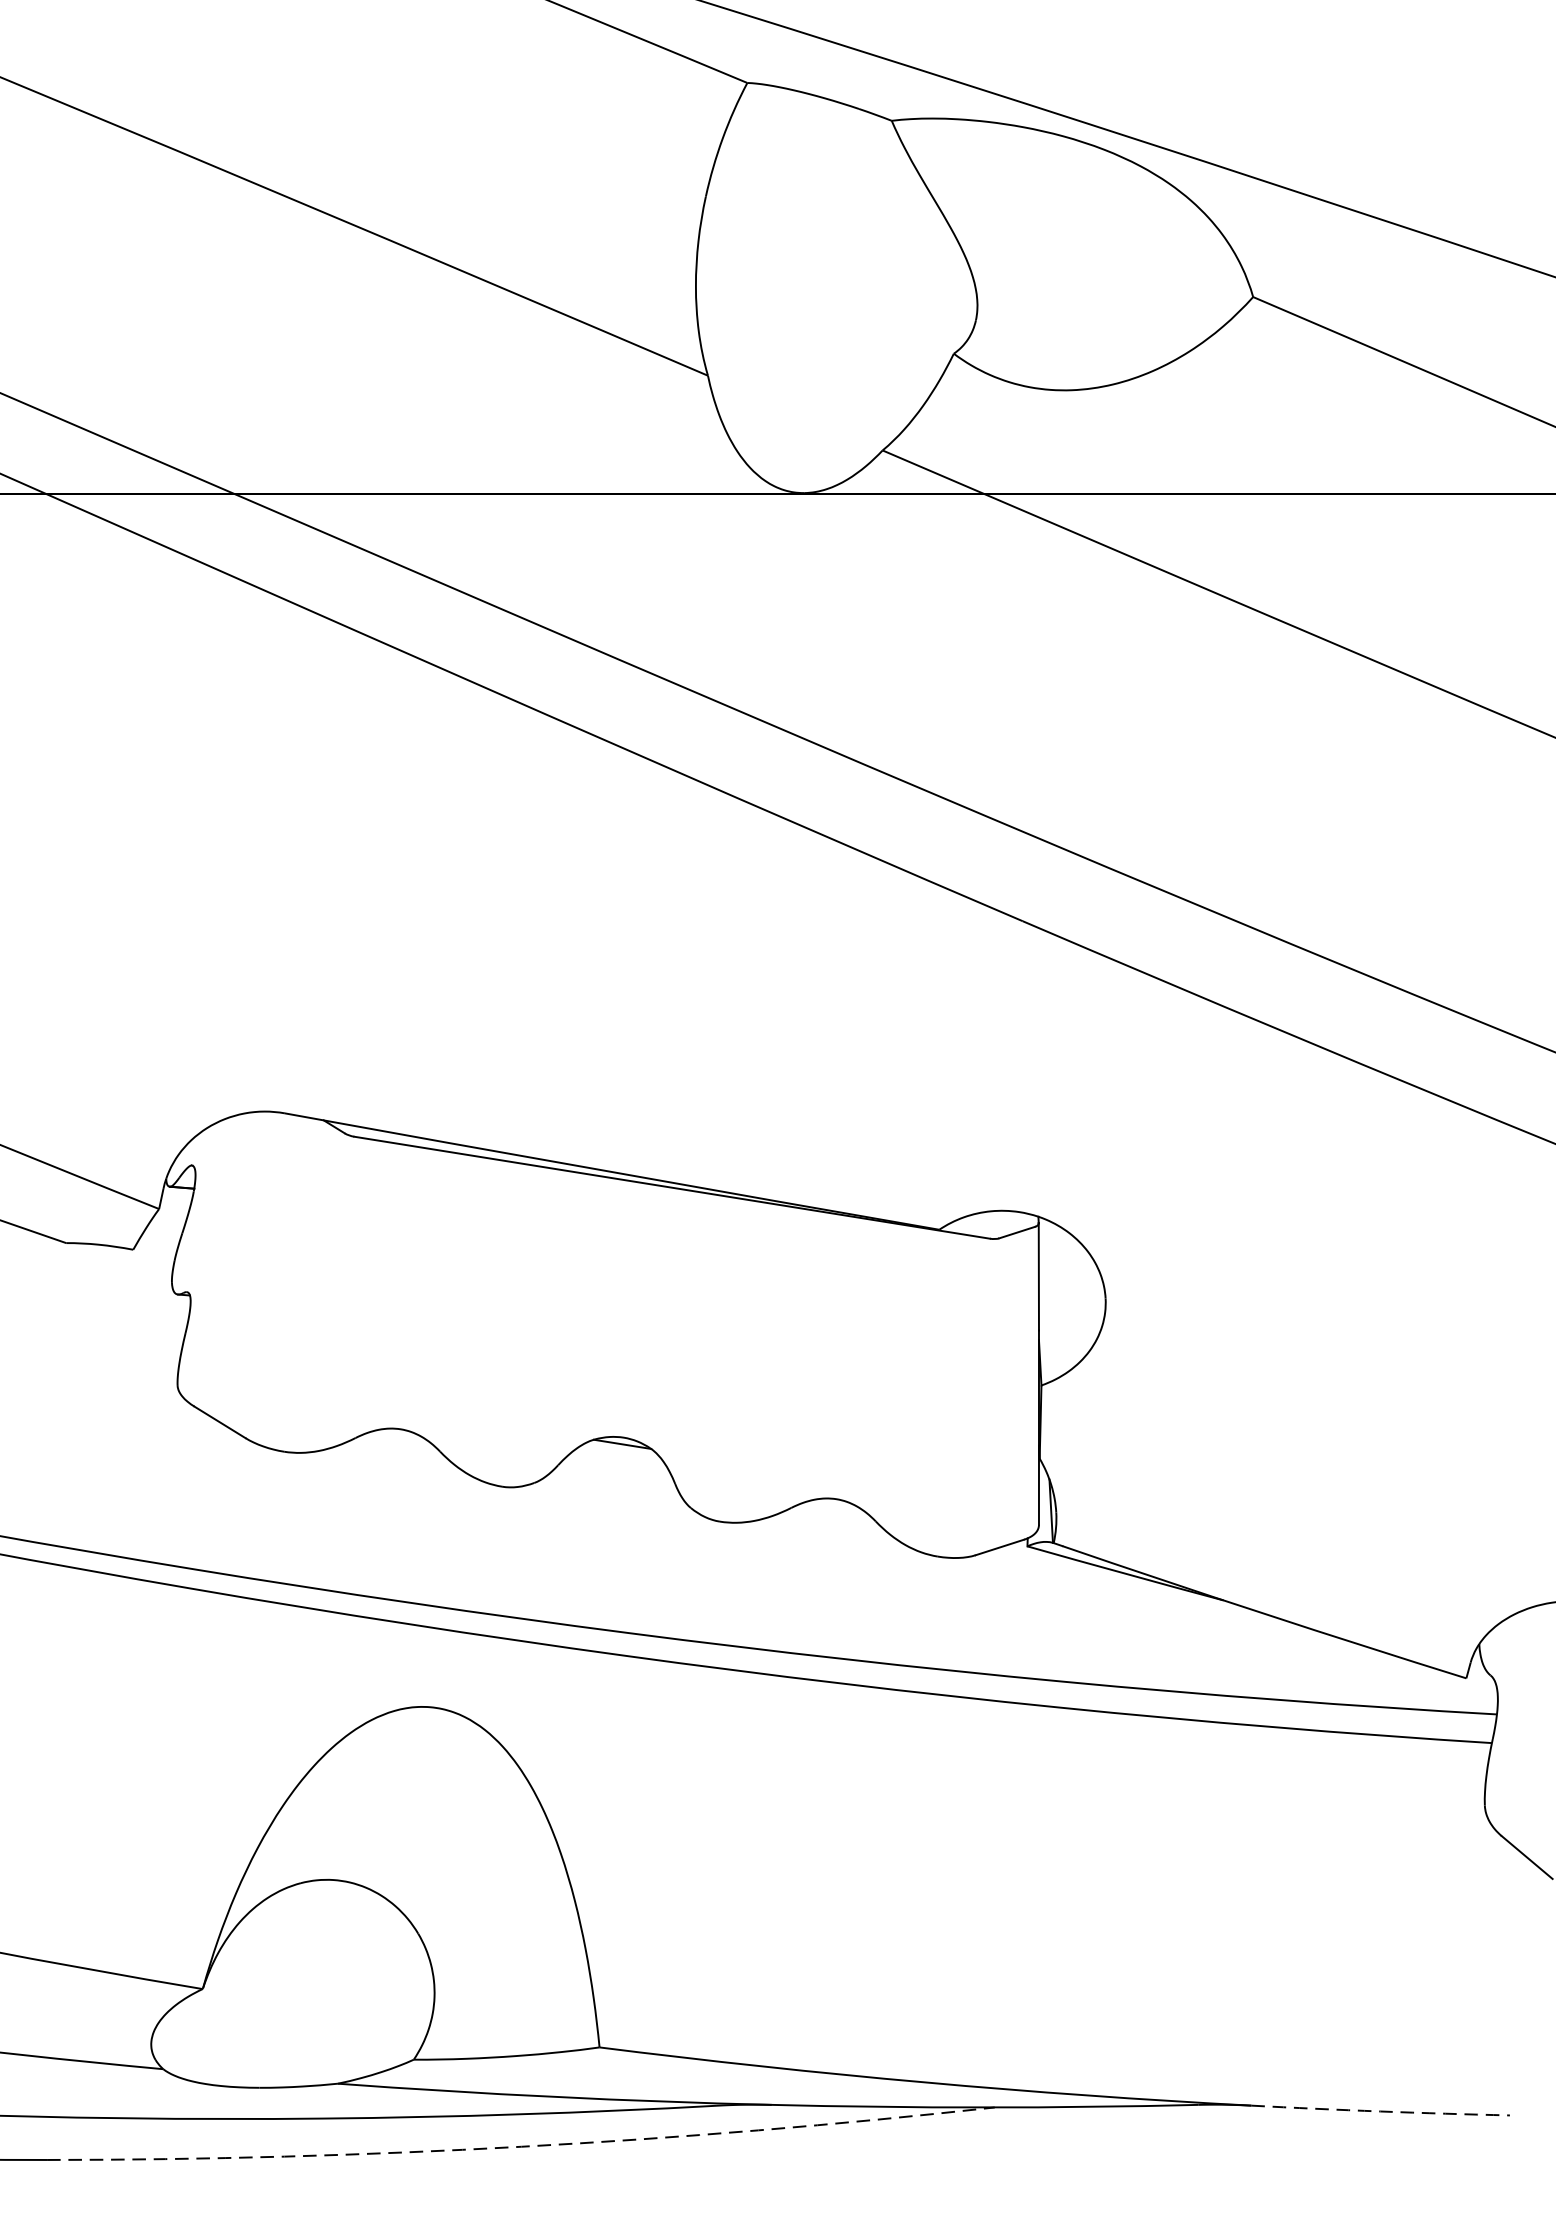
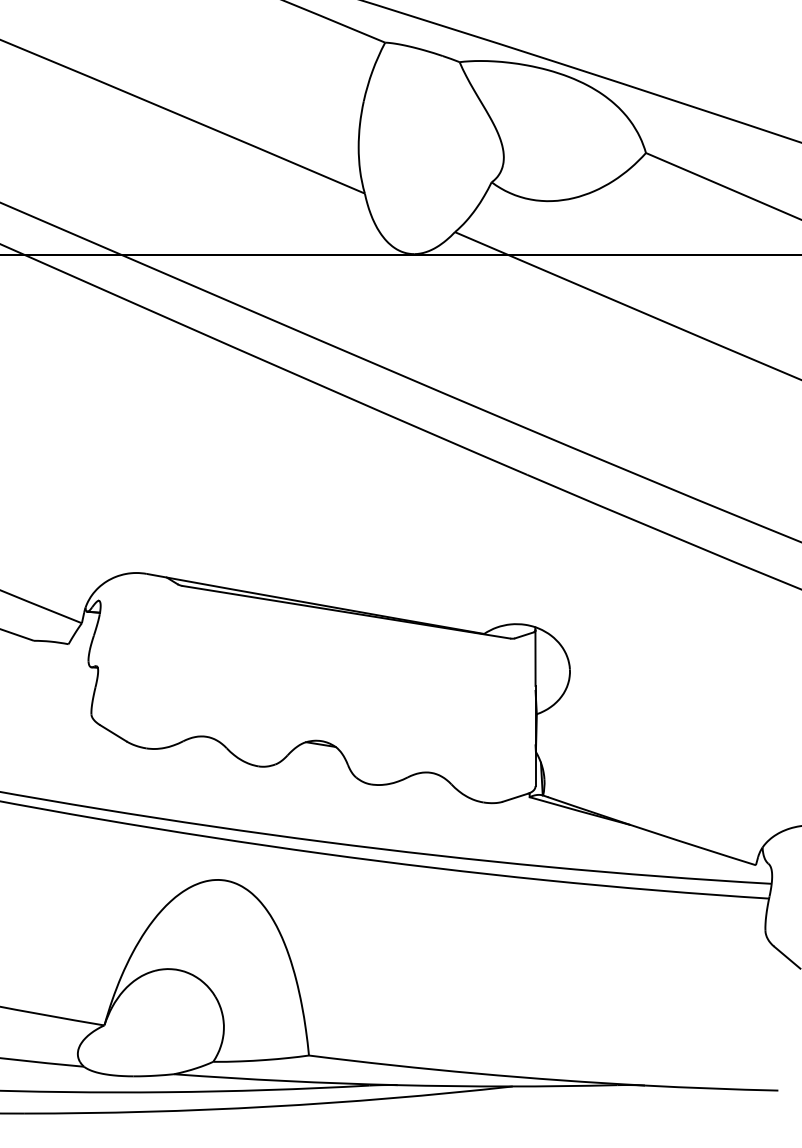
arc: (1380, 2111) -> (711, 1088), dashed -> solid
arc: (521, 2146) -> (268, 1106), dashed -> solid

